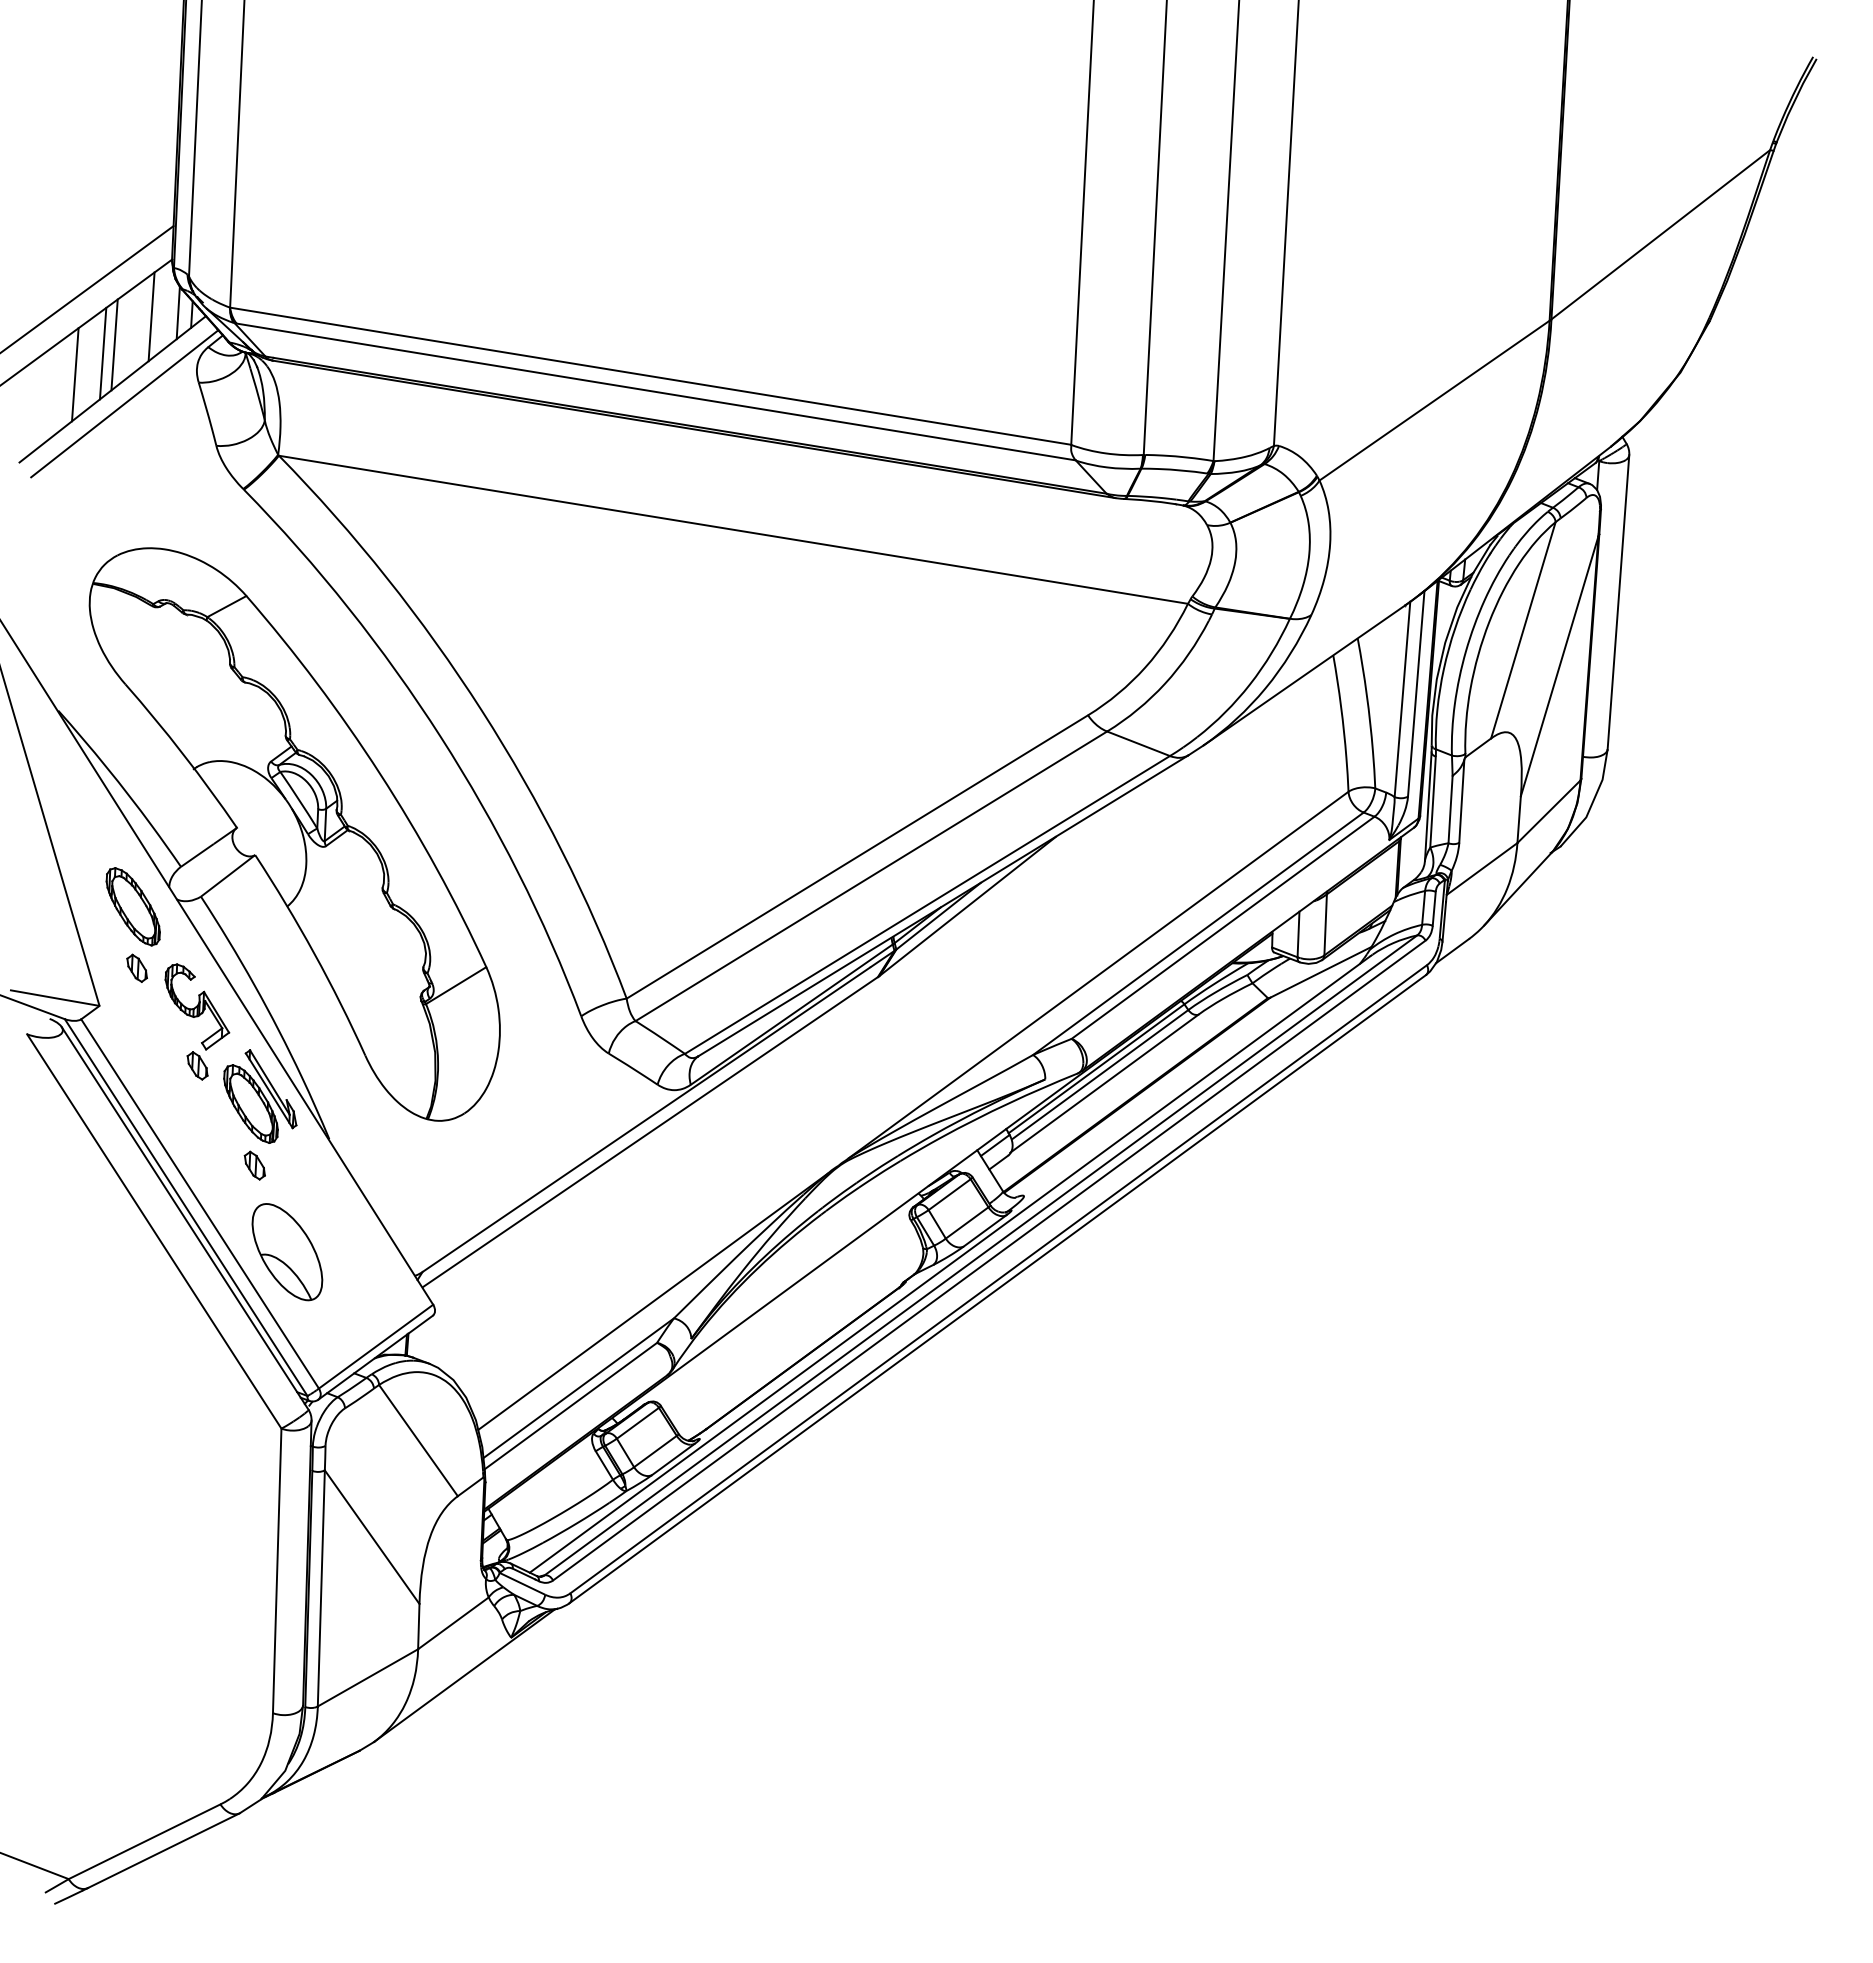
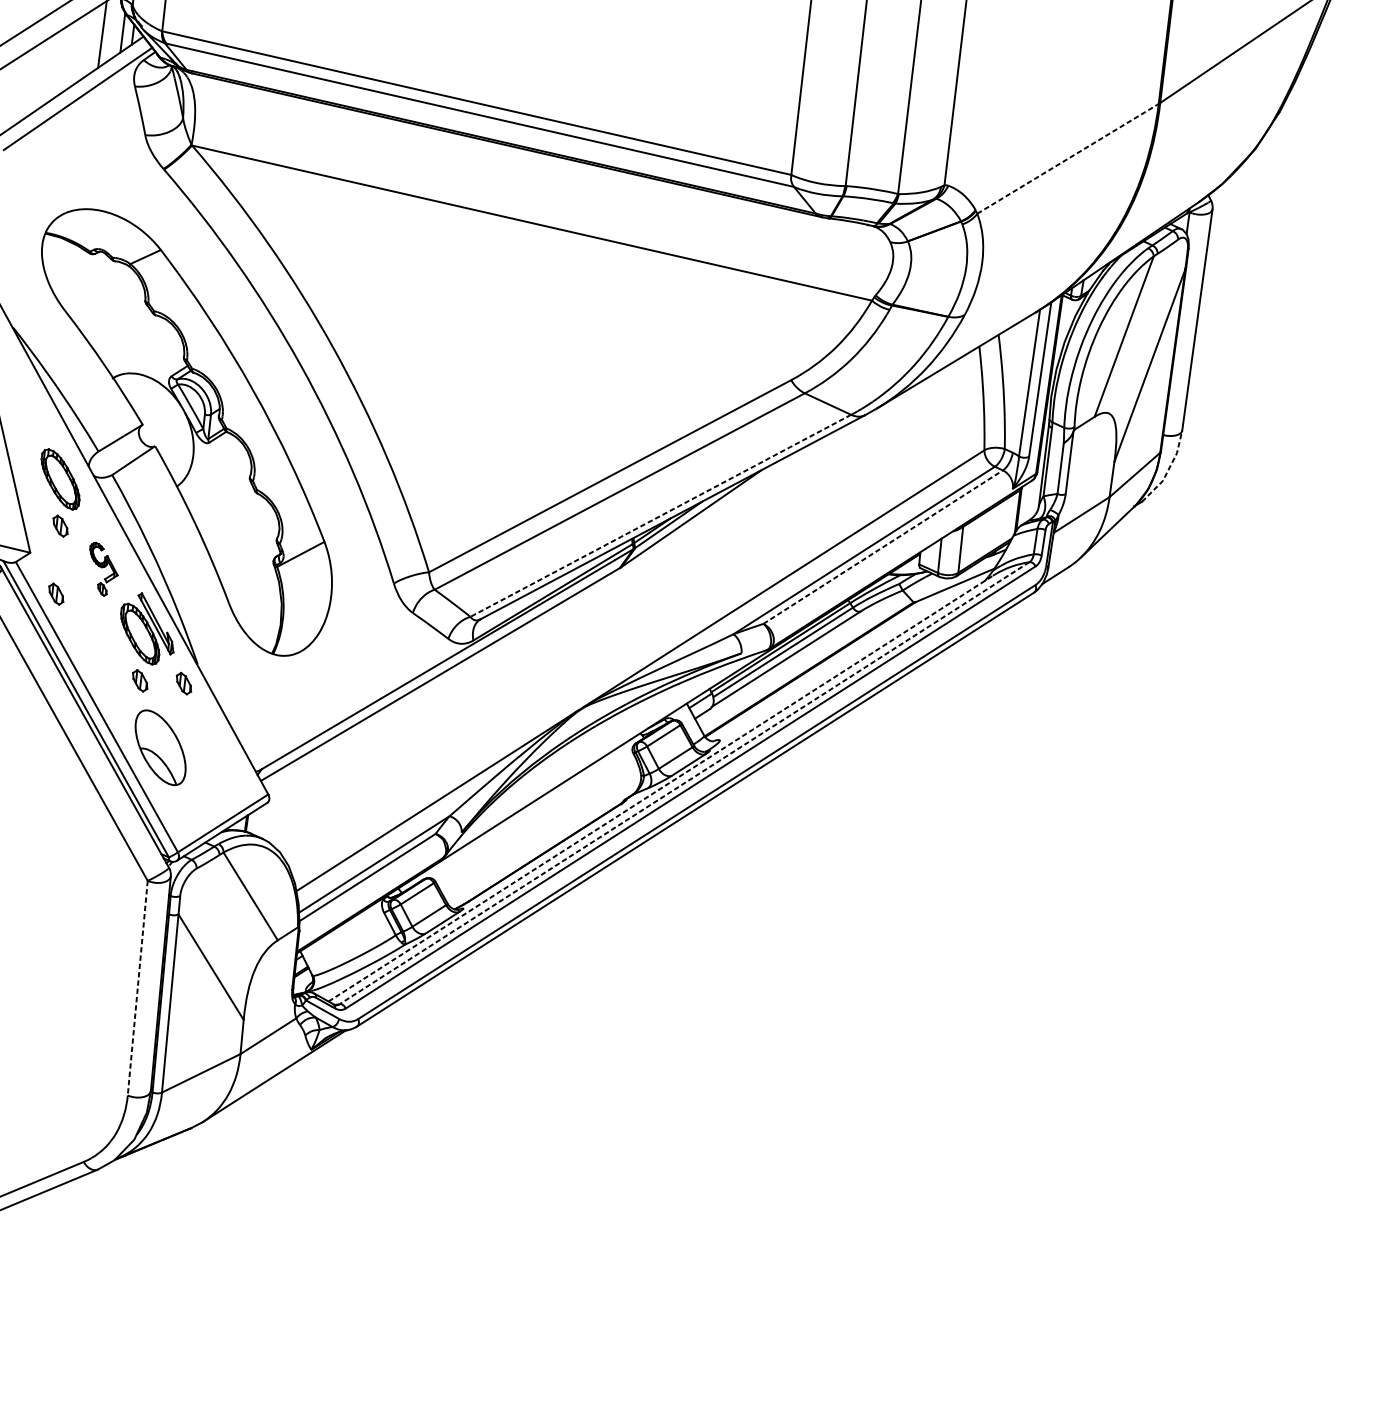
line: (114, 344) -> (73, 53), removed
line: (102, 353) -> (63, 59), removed
line: (75, 374) -> (42, 74), removed
line: (1434, 400) -> (1067, 158), solid -> dashed
line: (1592, 802) -> (1168, 470), solid -> dashed
line: (927, 904) -> (660, 515), solid -> dashed
line: (1223, 927) -> (883, 546), solid -> dashed
part: (197, 1021) -> (103, 569), size x0.6
part: (136, 1057) -> (55, 593), added
part: (312, 1165) -> (183, 683), added
line: (980, 1255) -> (684, 783), solid -> dashed
line: (950, 1264) -> (661, 788), solid -> dashed
line: (277, 1571) -> (137, 988), solid -> dashed

